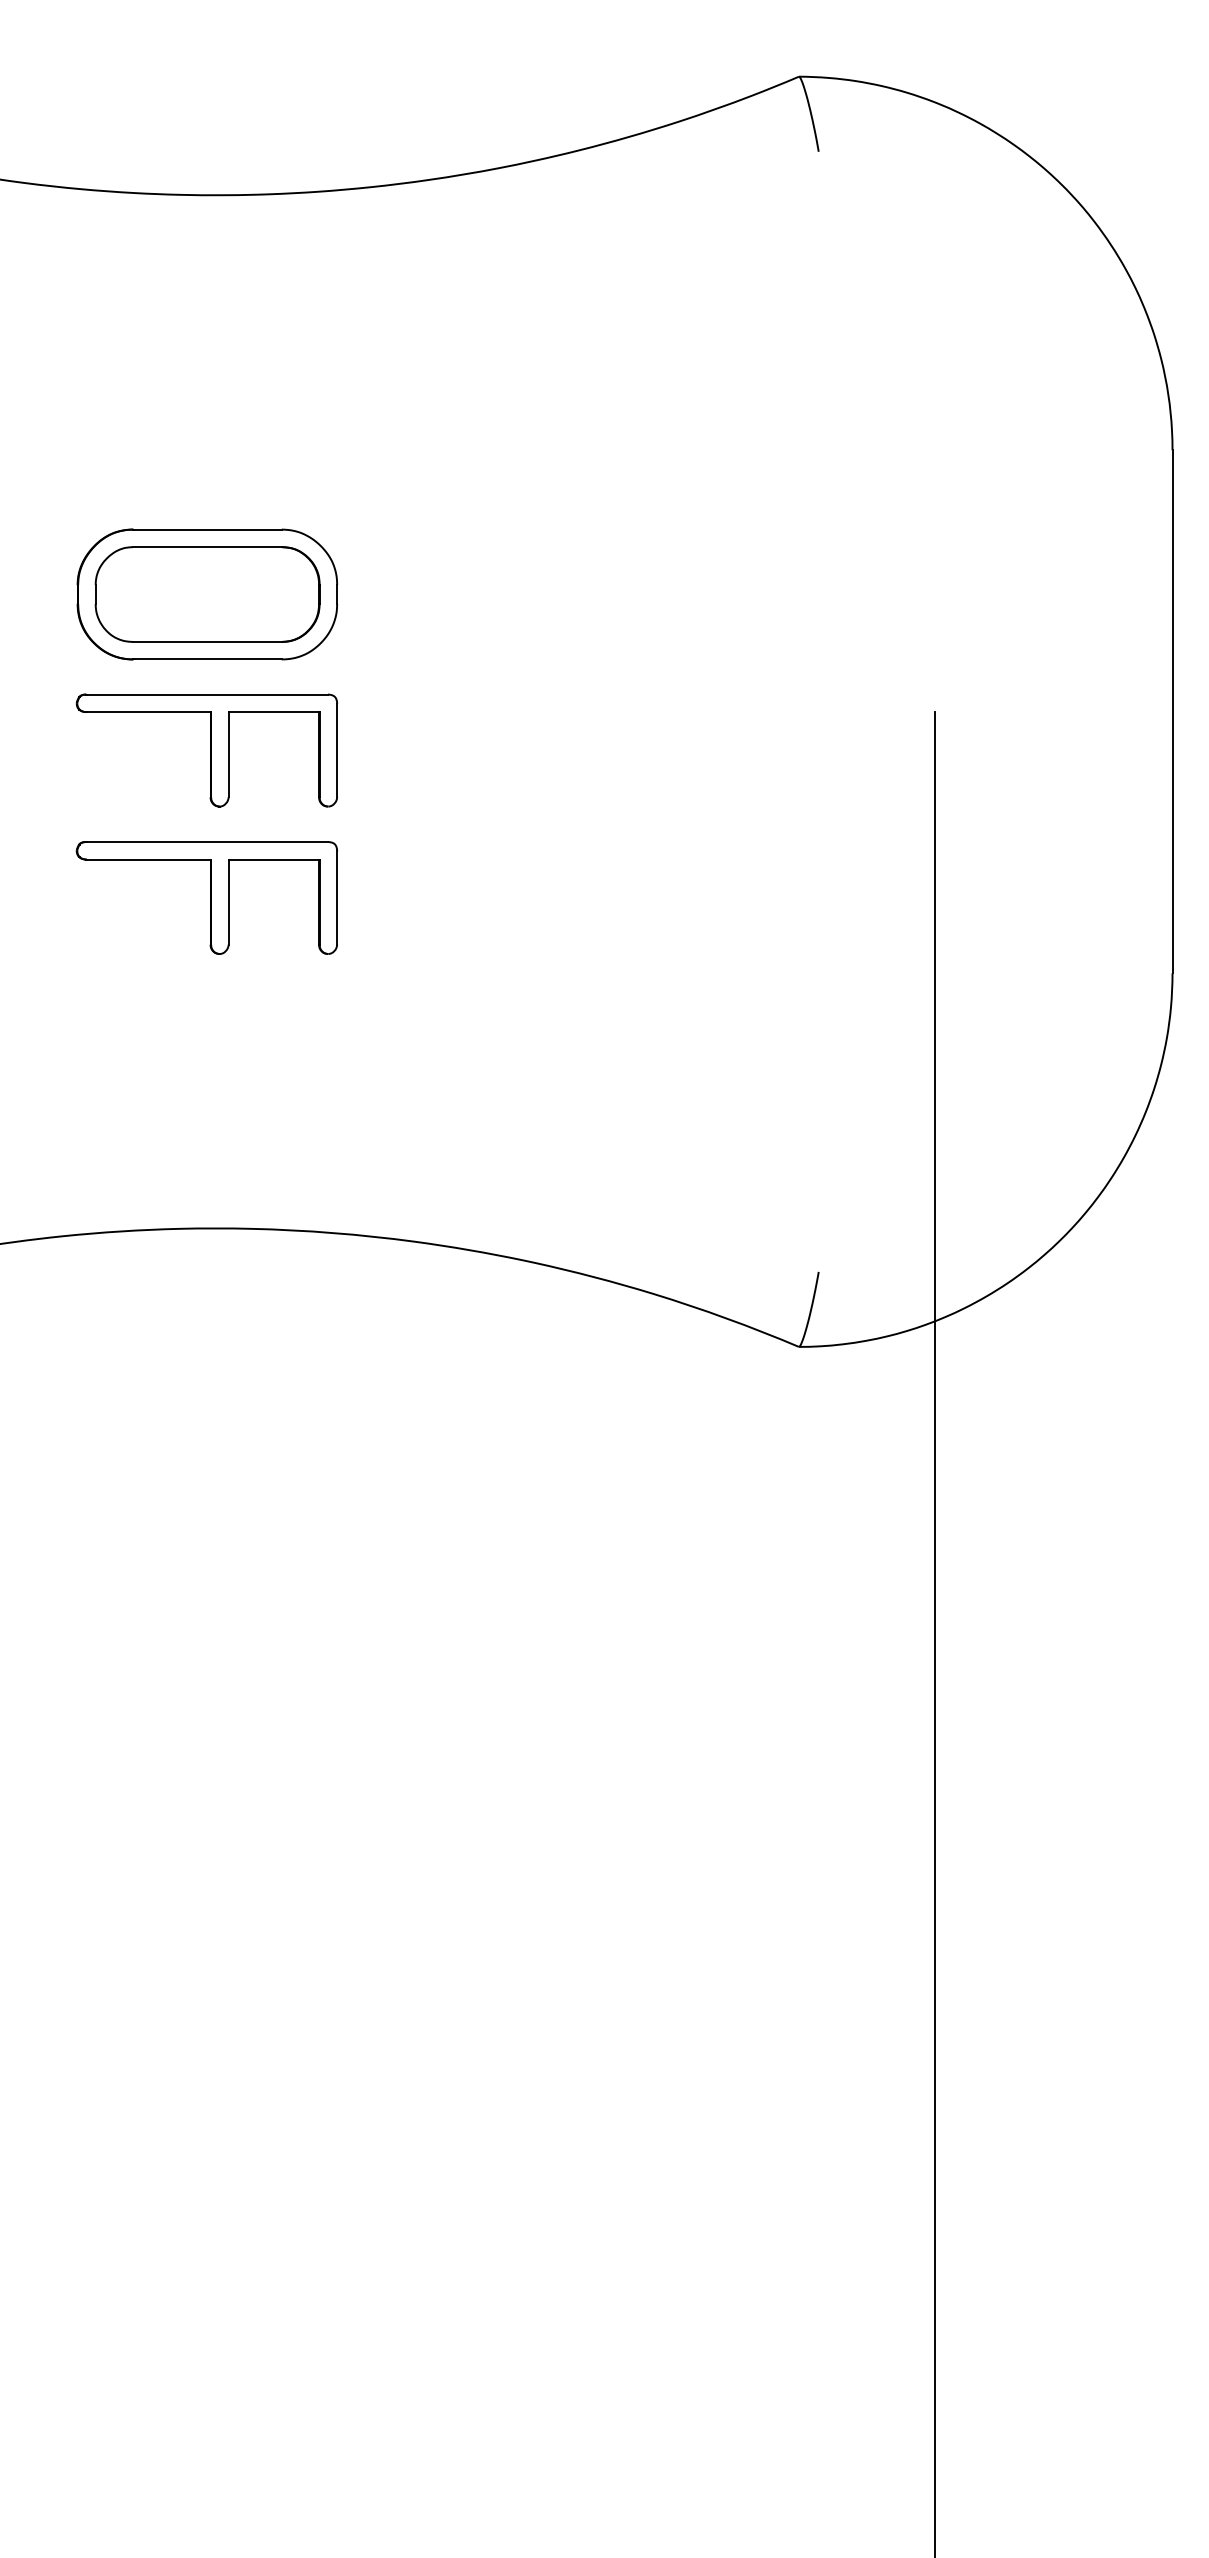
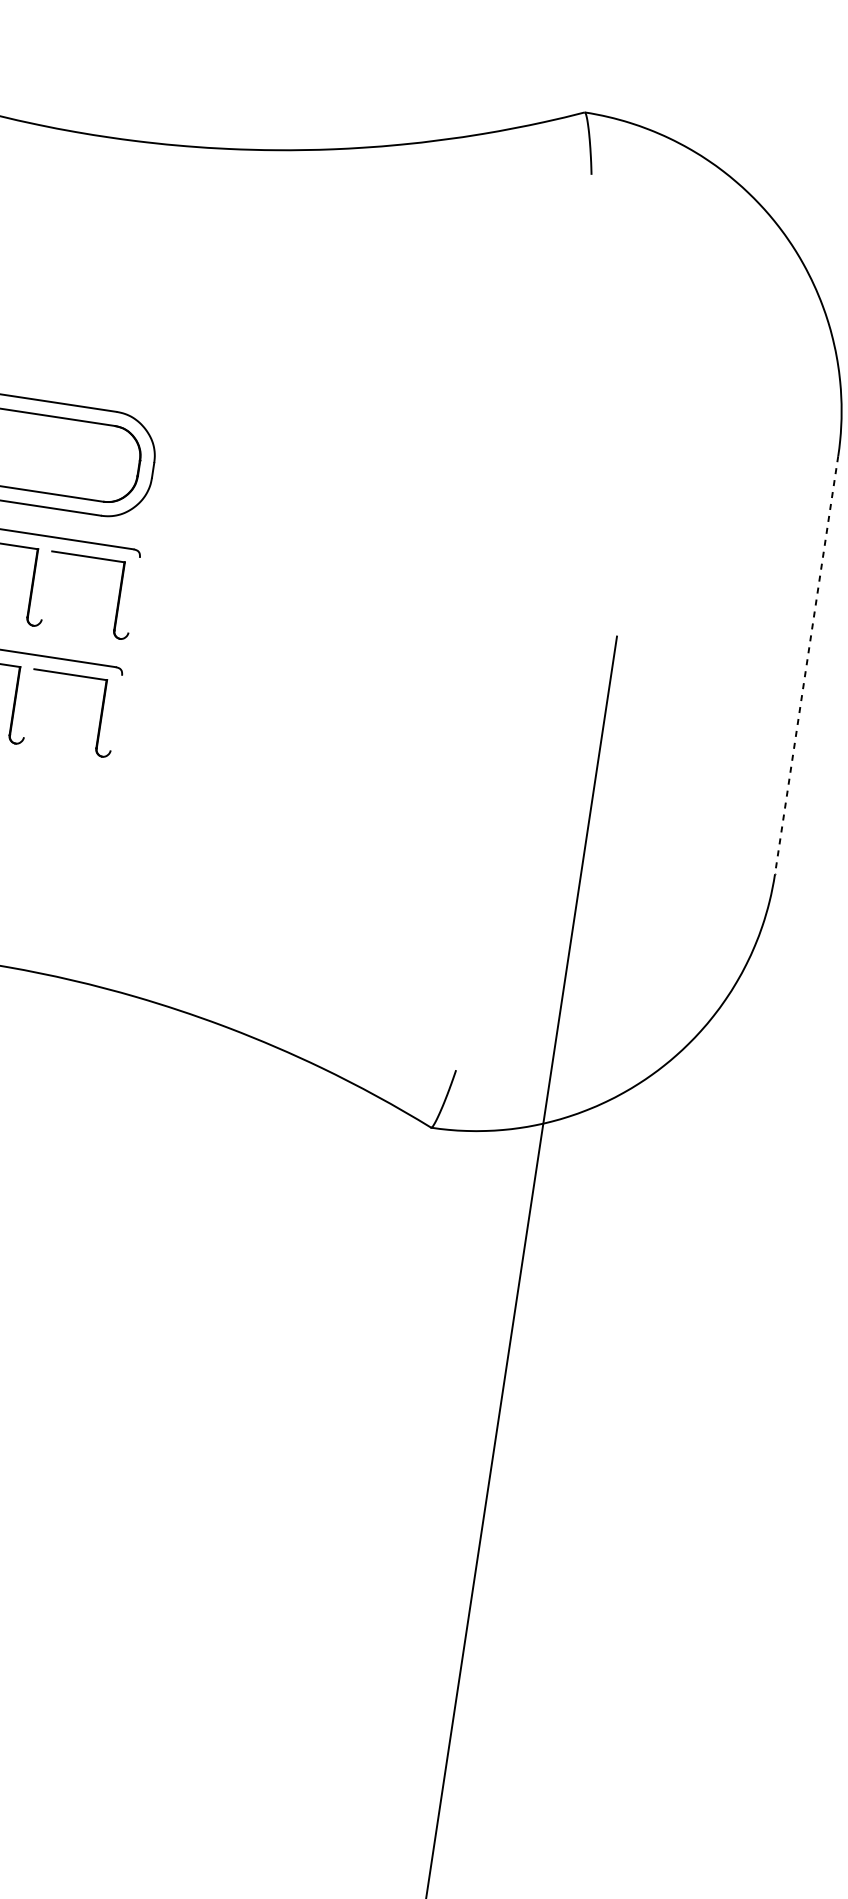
line: (1172, 711) -> (806, 664), solid -> dashed
line: (337, 750) -> (134, 595), removed
line: (228, 754) -> (46, 585), removed
line: (337, 897) -> (116, 712), removed
line: (228, 901) -> (29, 702), removed

